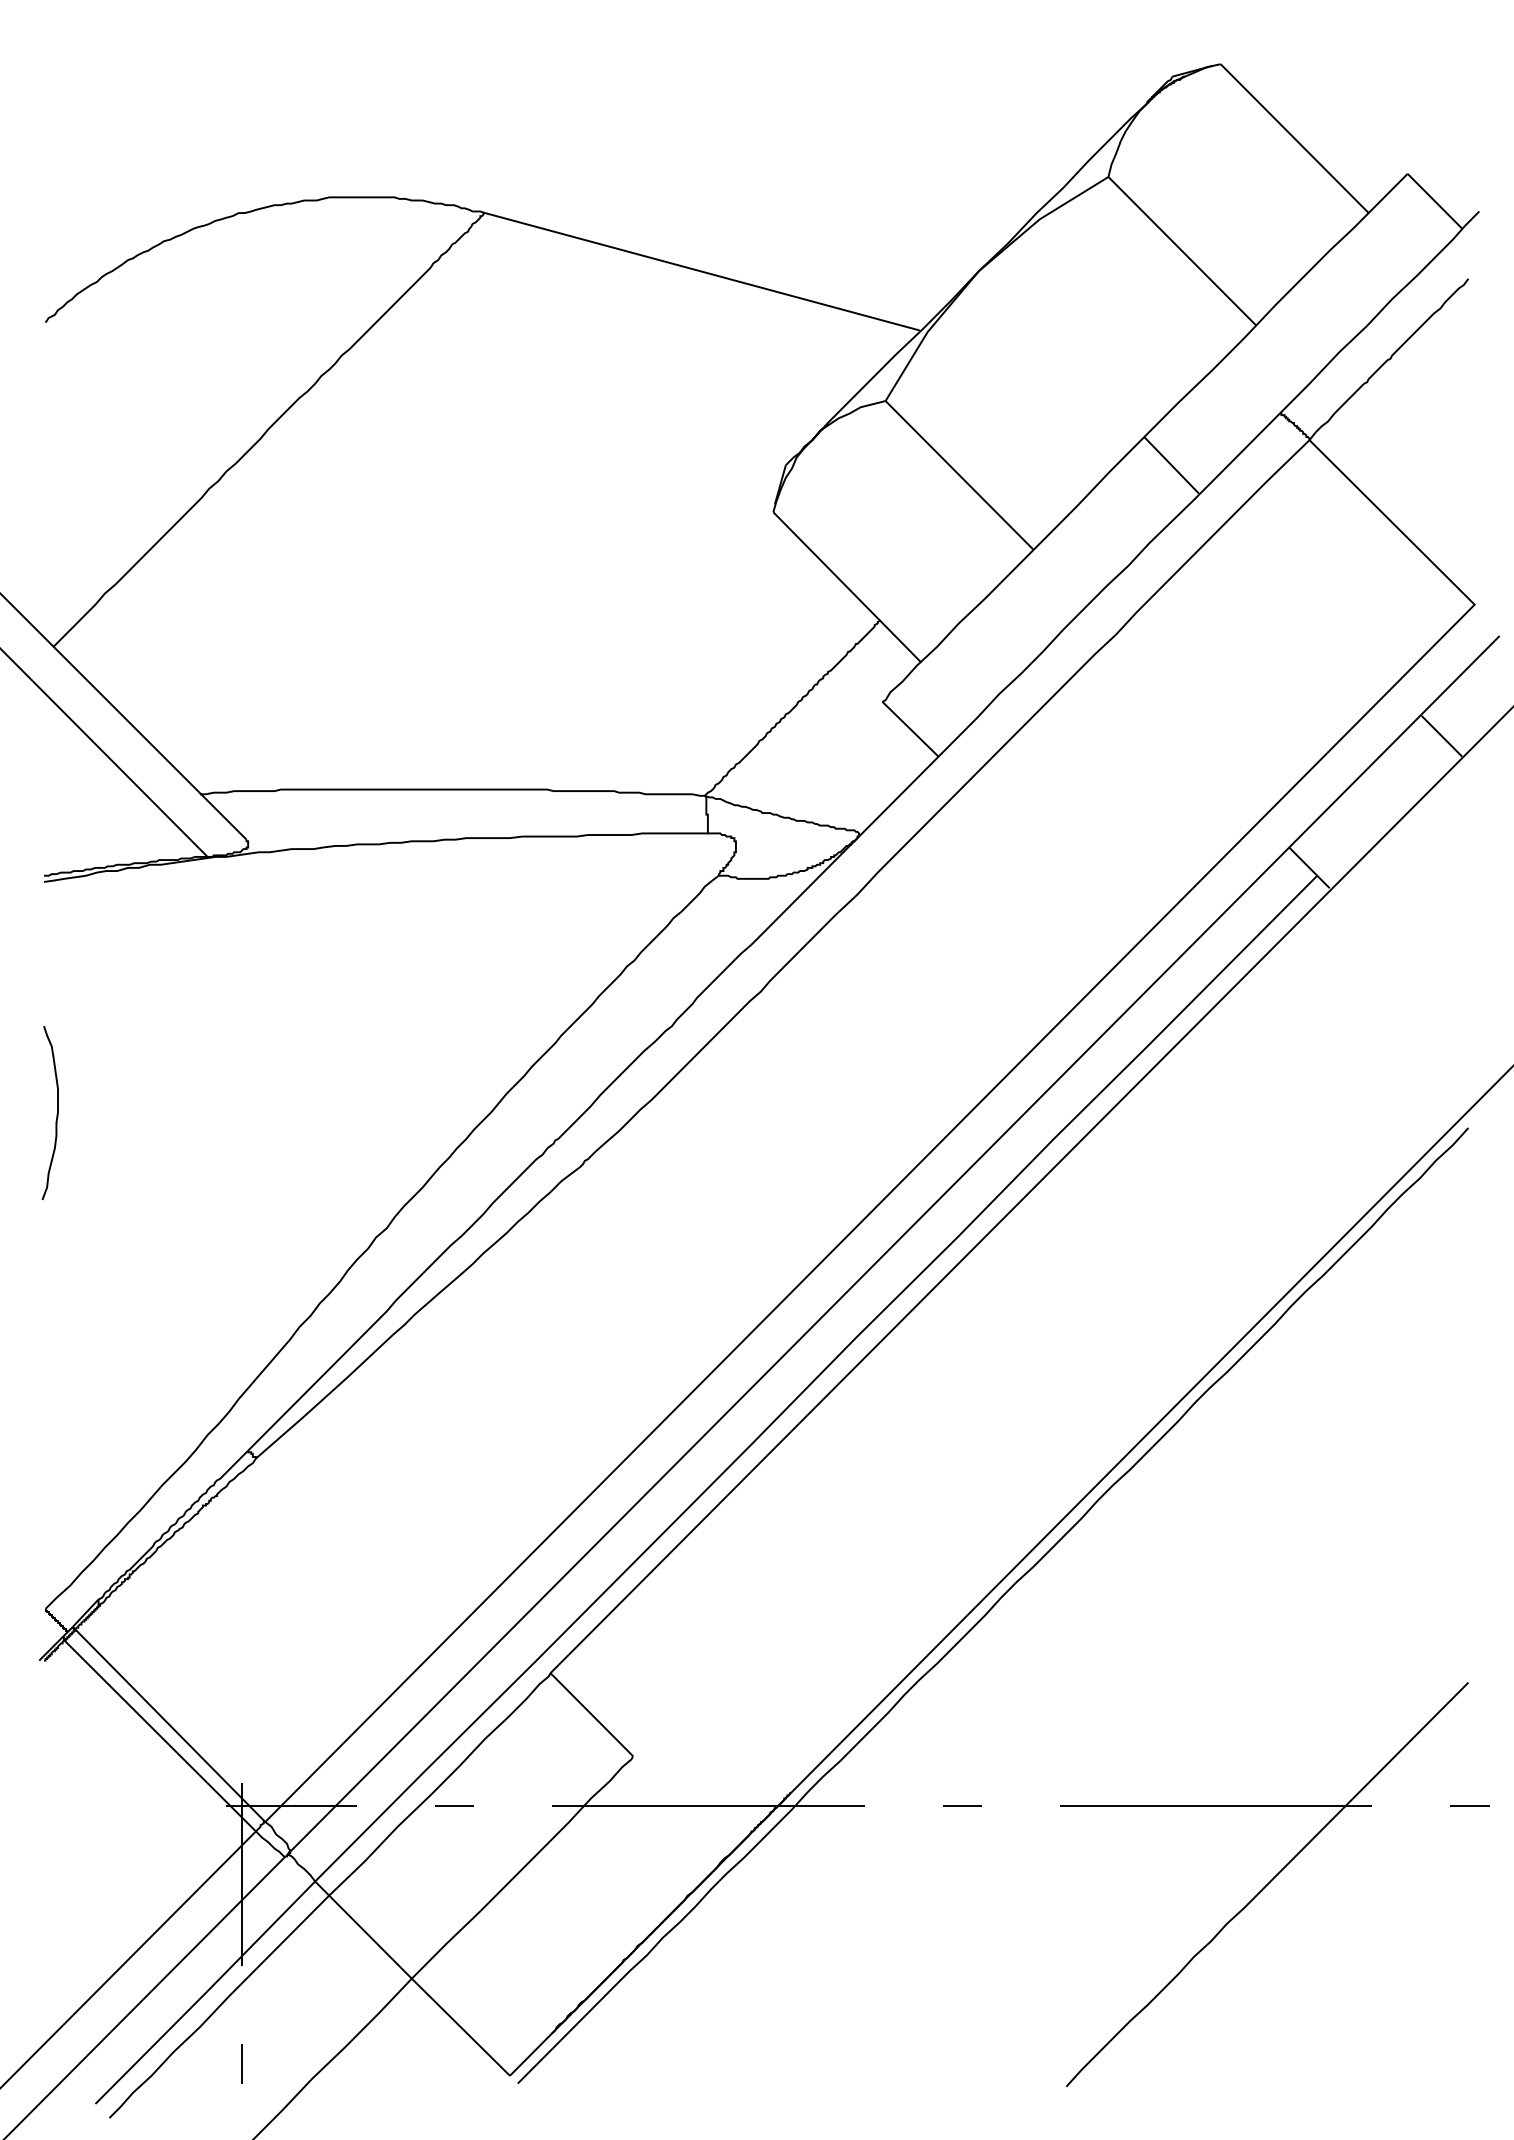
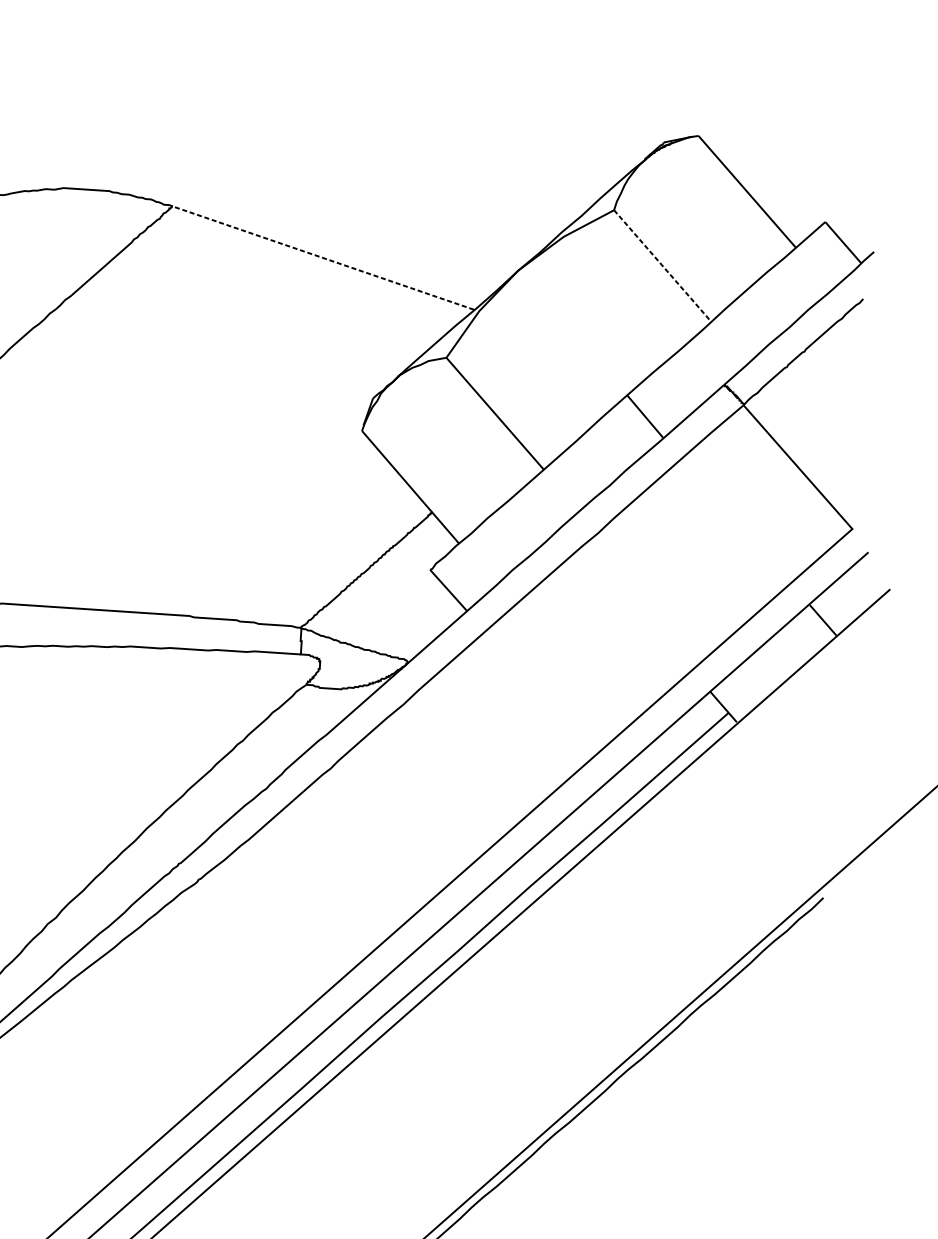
line: (1182, 251) -> (662, 266), solid -> dashed
line: (701, 271) -> (322, 257), solid -> dashed

